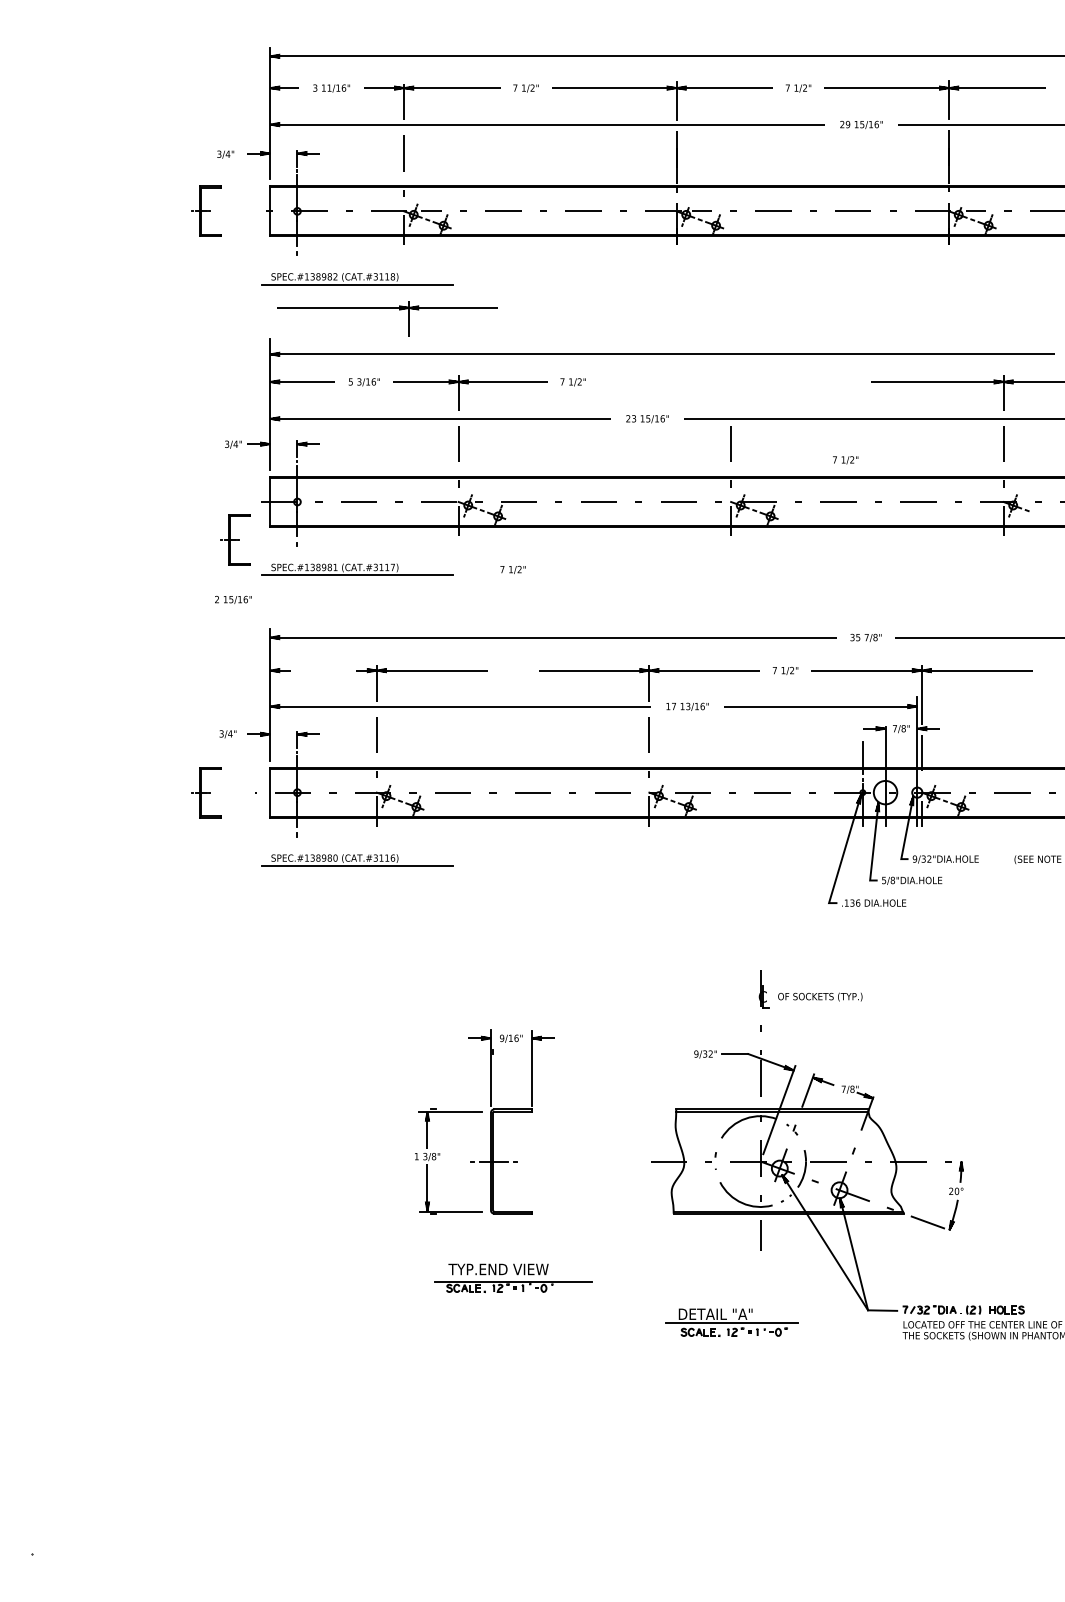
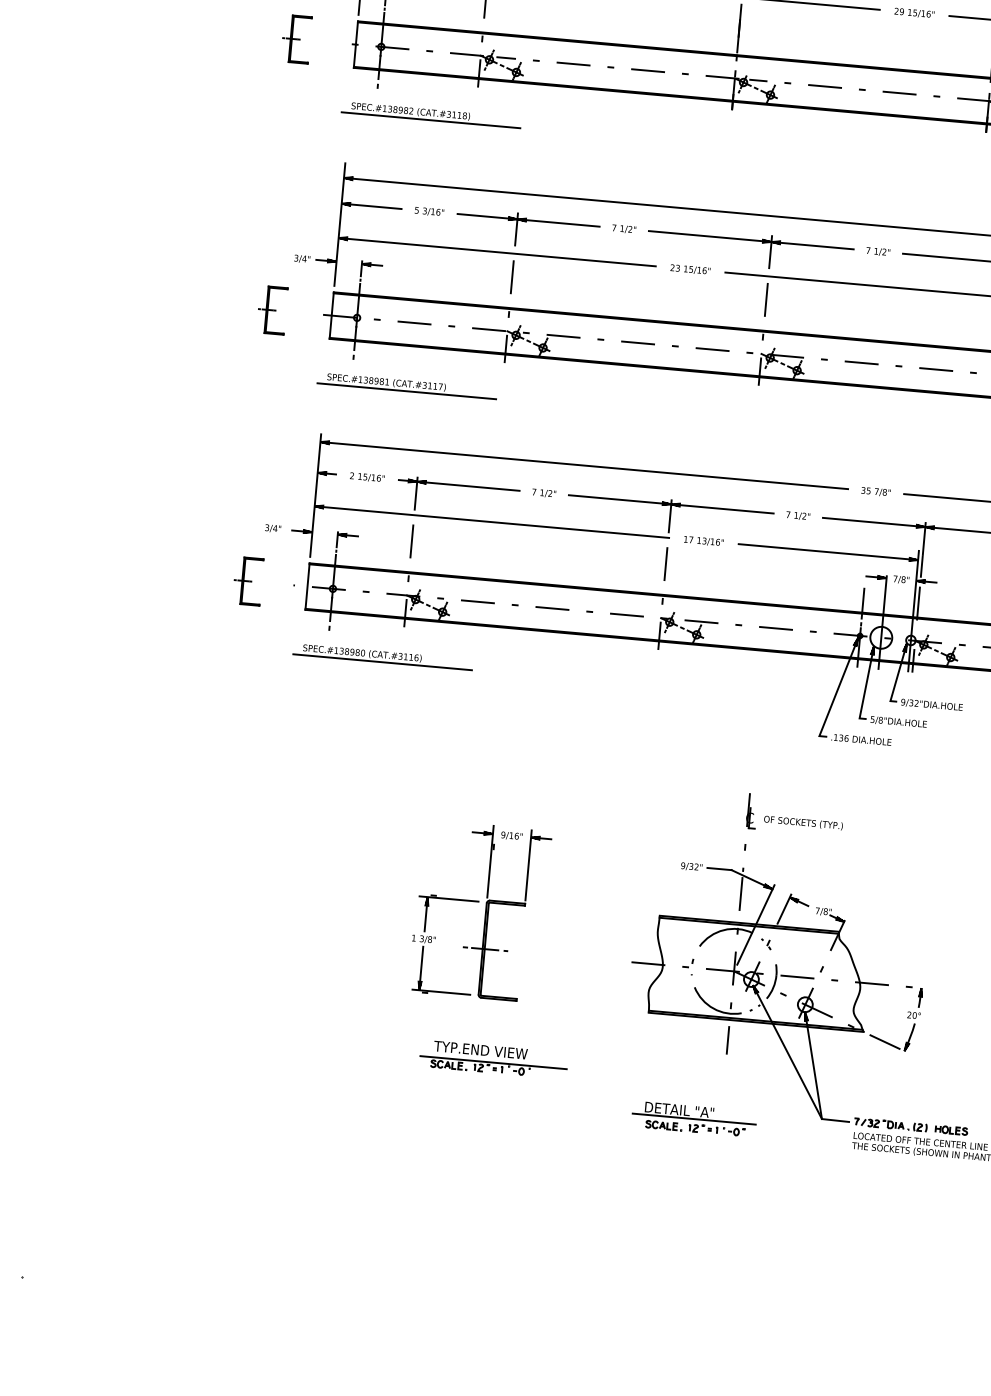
part: (387, 308) -> (751, 240), moved
text: (845, 460) -> (878, 252), moved
part: (235, 539) -> (272, 309), moved
text: (512, 569) -> (543, 492), moved
text: (233, 599) -> (367, 477), moved

